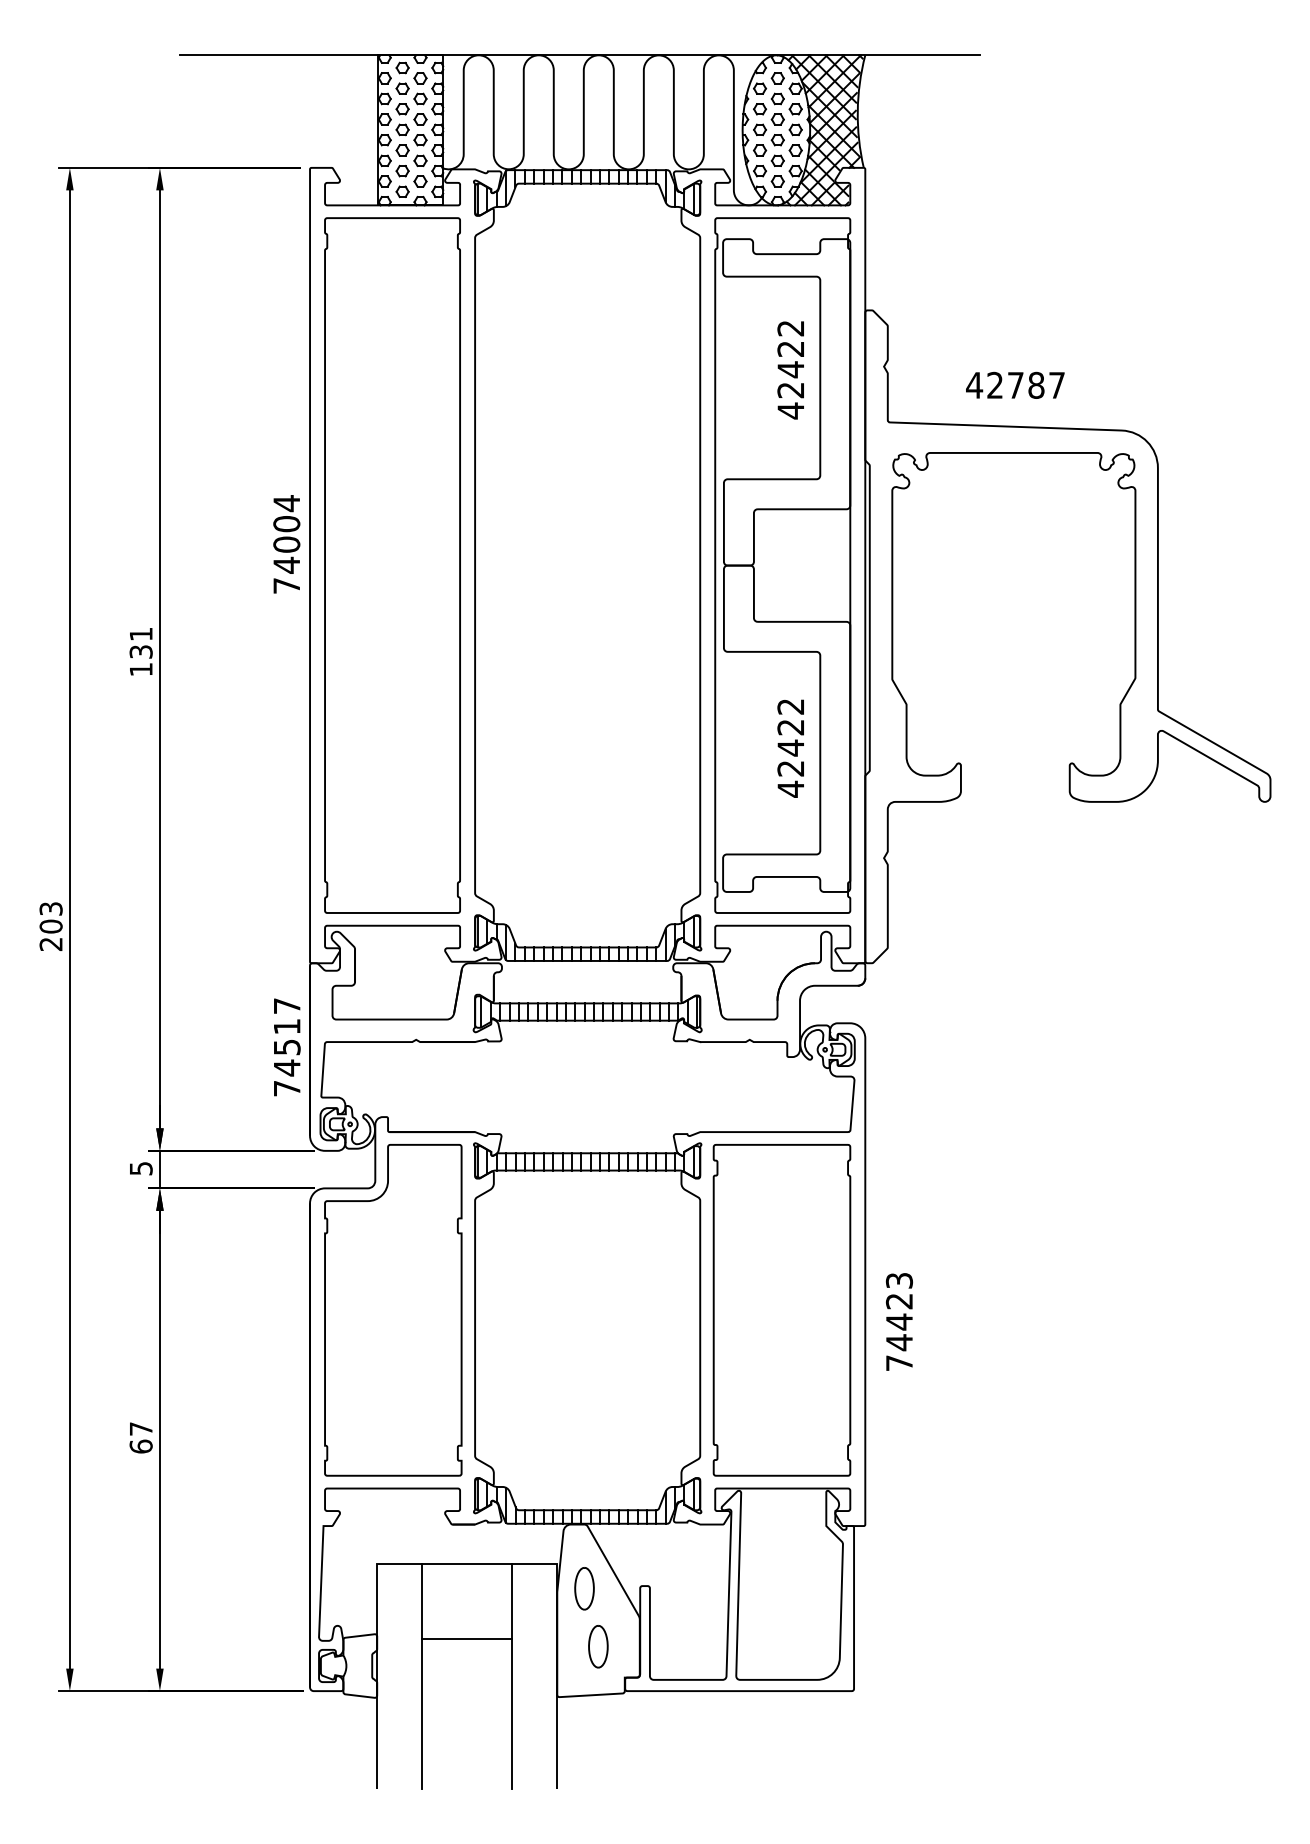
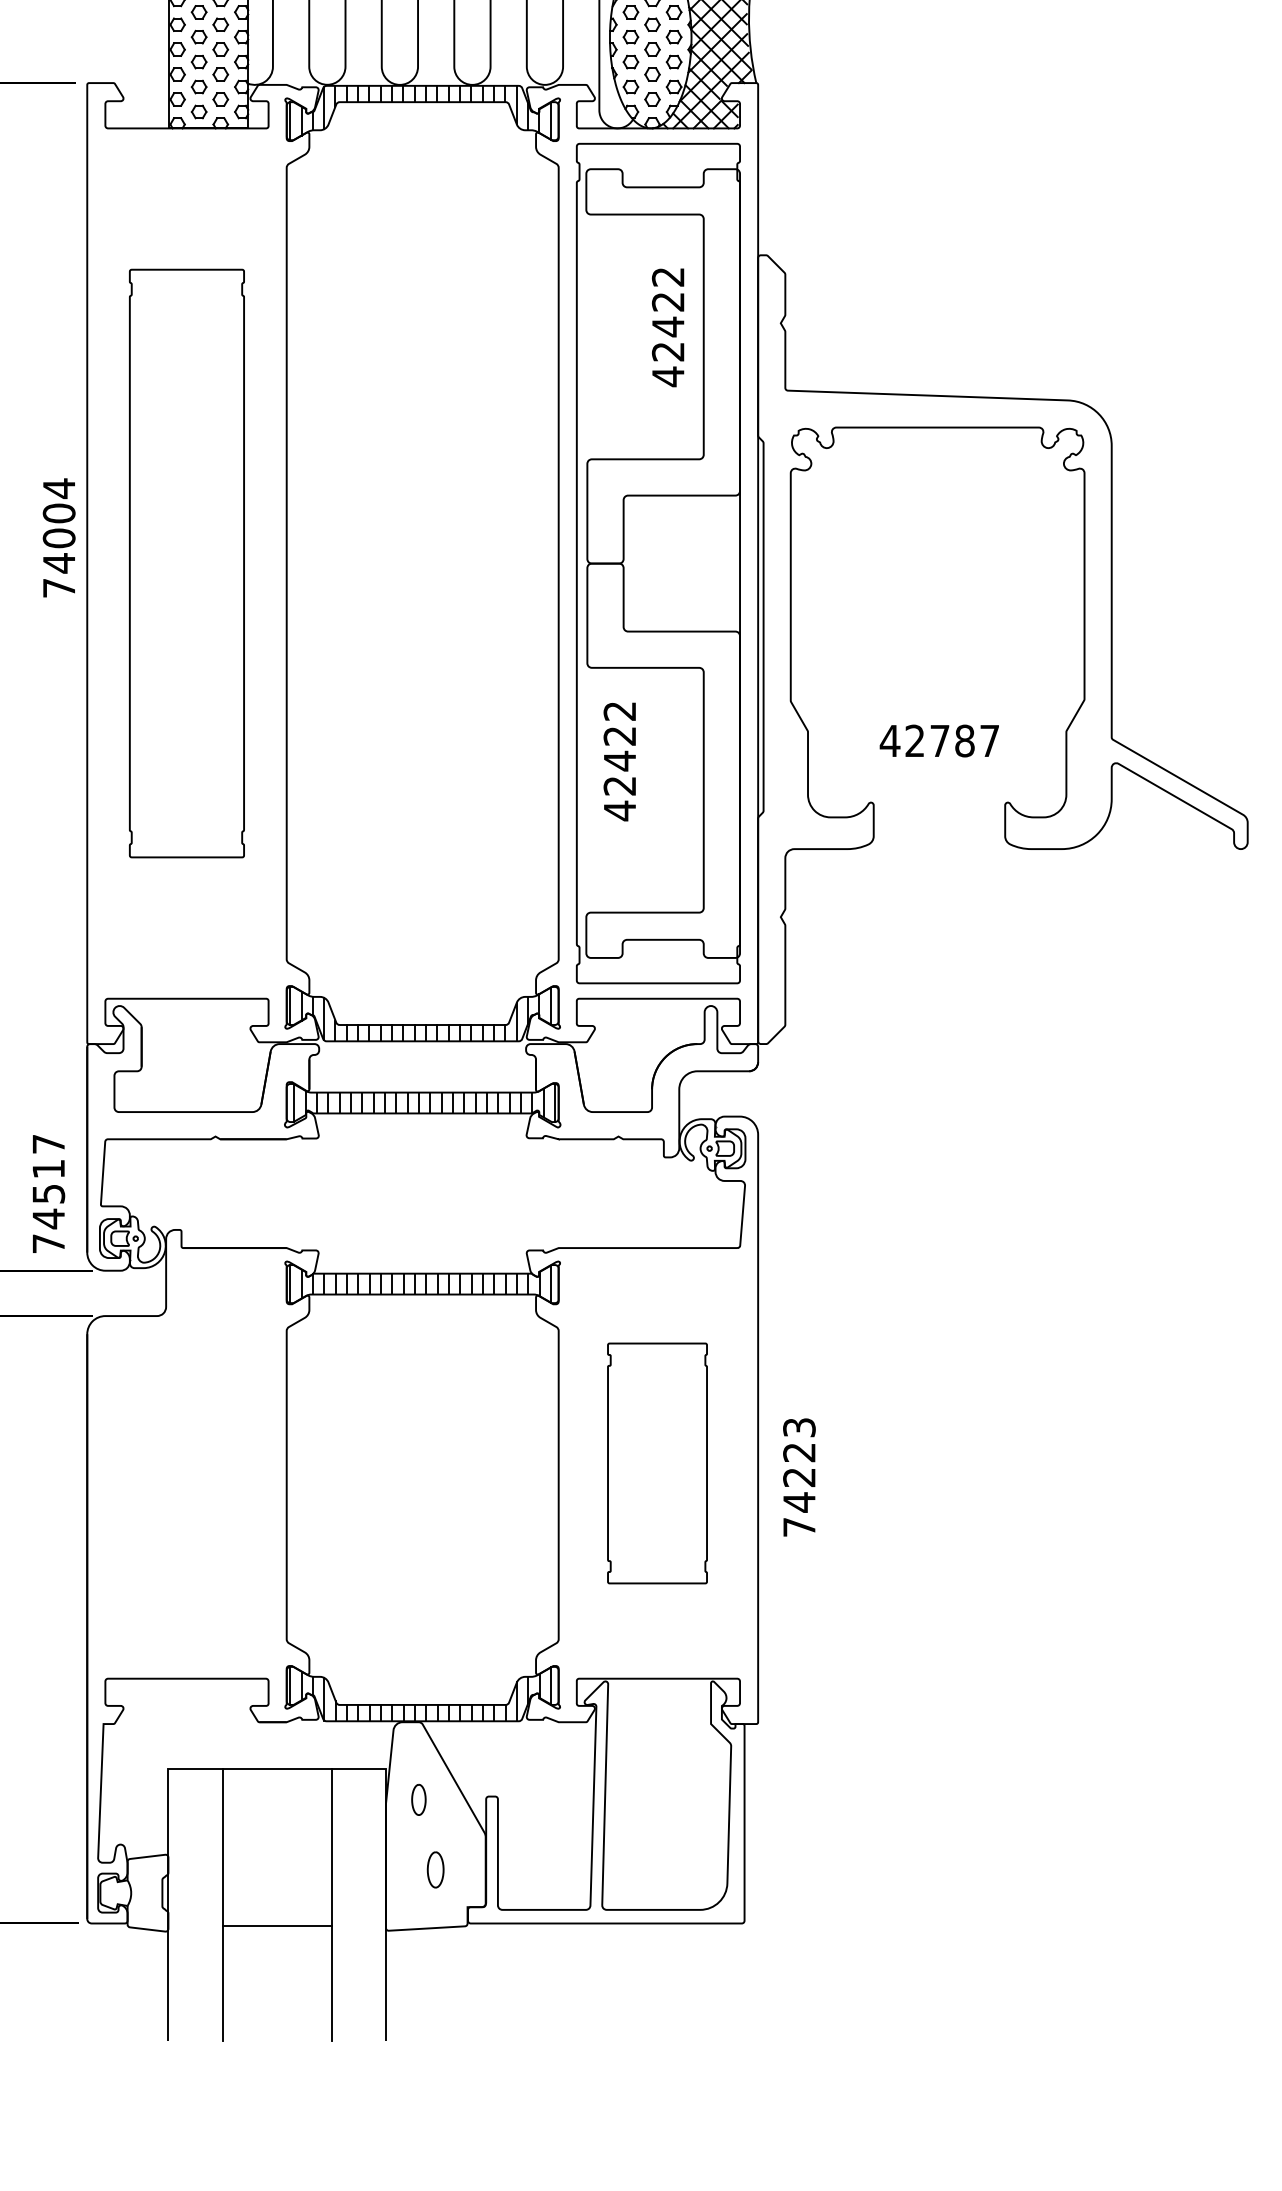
text: (1015, 384) -> (939, 739), moved
part: (392, 565) -> (186, 563), size x0.7
text: (790, 748) -> (619, 761), moved
text: (287, 1047) -> (49, 1194), moved
part: (393, 1310) -> (188, 1463), removed
part: (781, 1310) -> (656, 1463), size x0.6
text: (898, 1321) -> (798, 1476), 74423 -> 74223
part: (584, 1588) -> (418, 1799), size x0.6
line: (467, 1638) -> (277, 1926), moved
part: (598, 1646) -> (435, 1869), size x0.7

